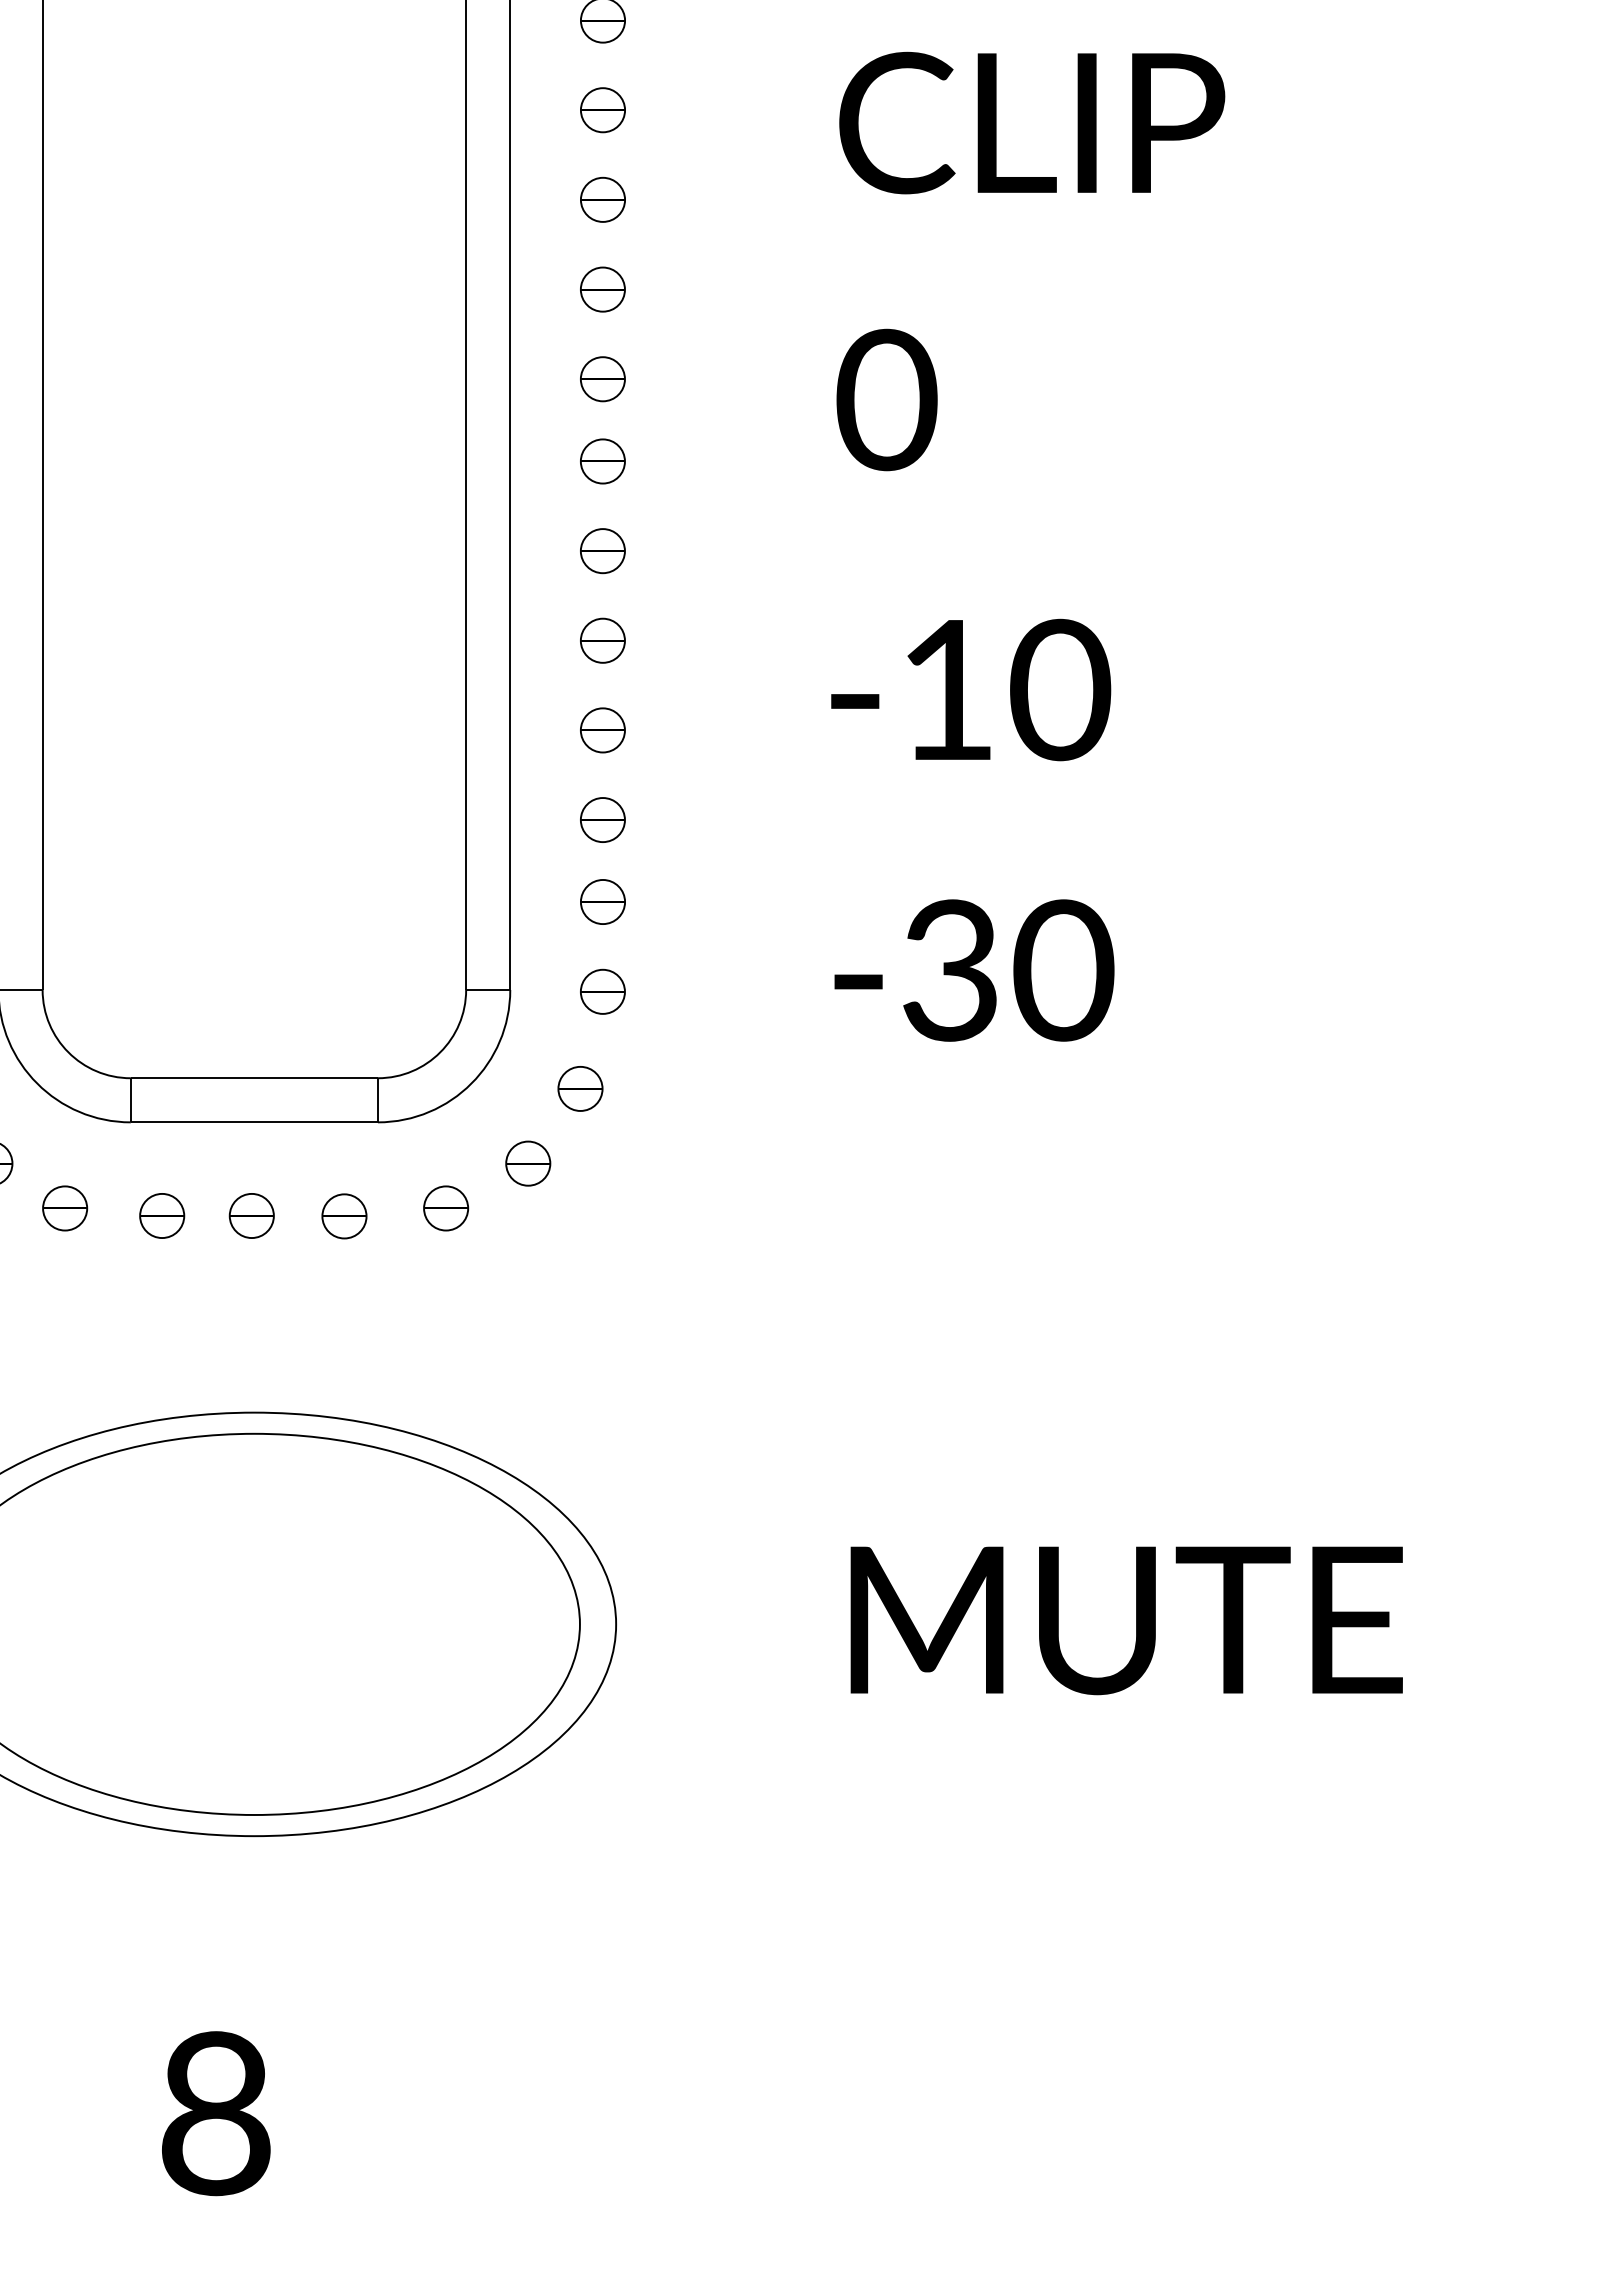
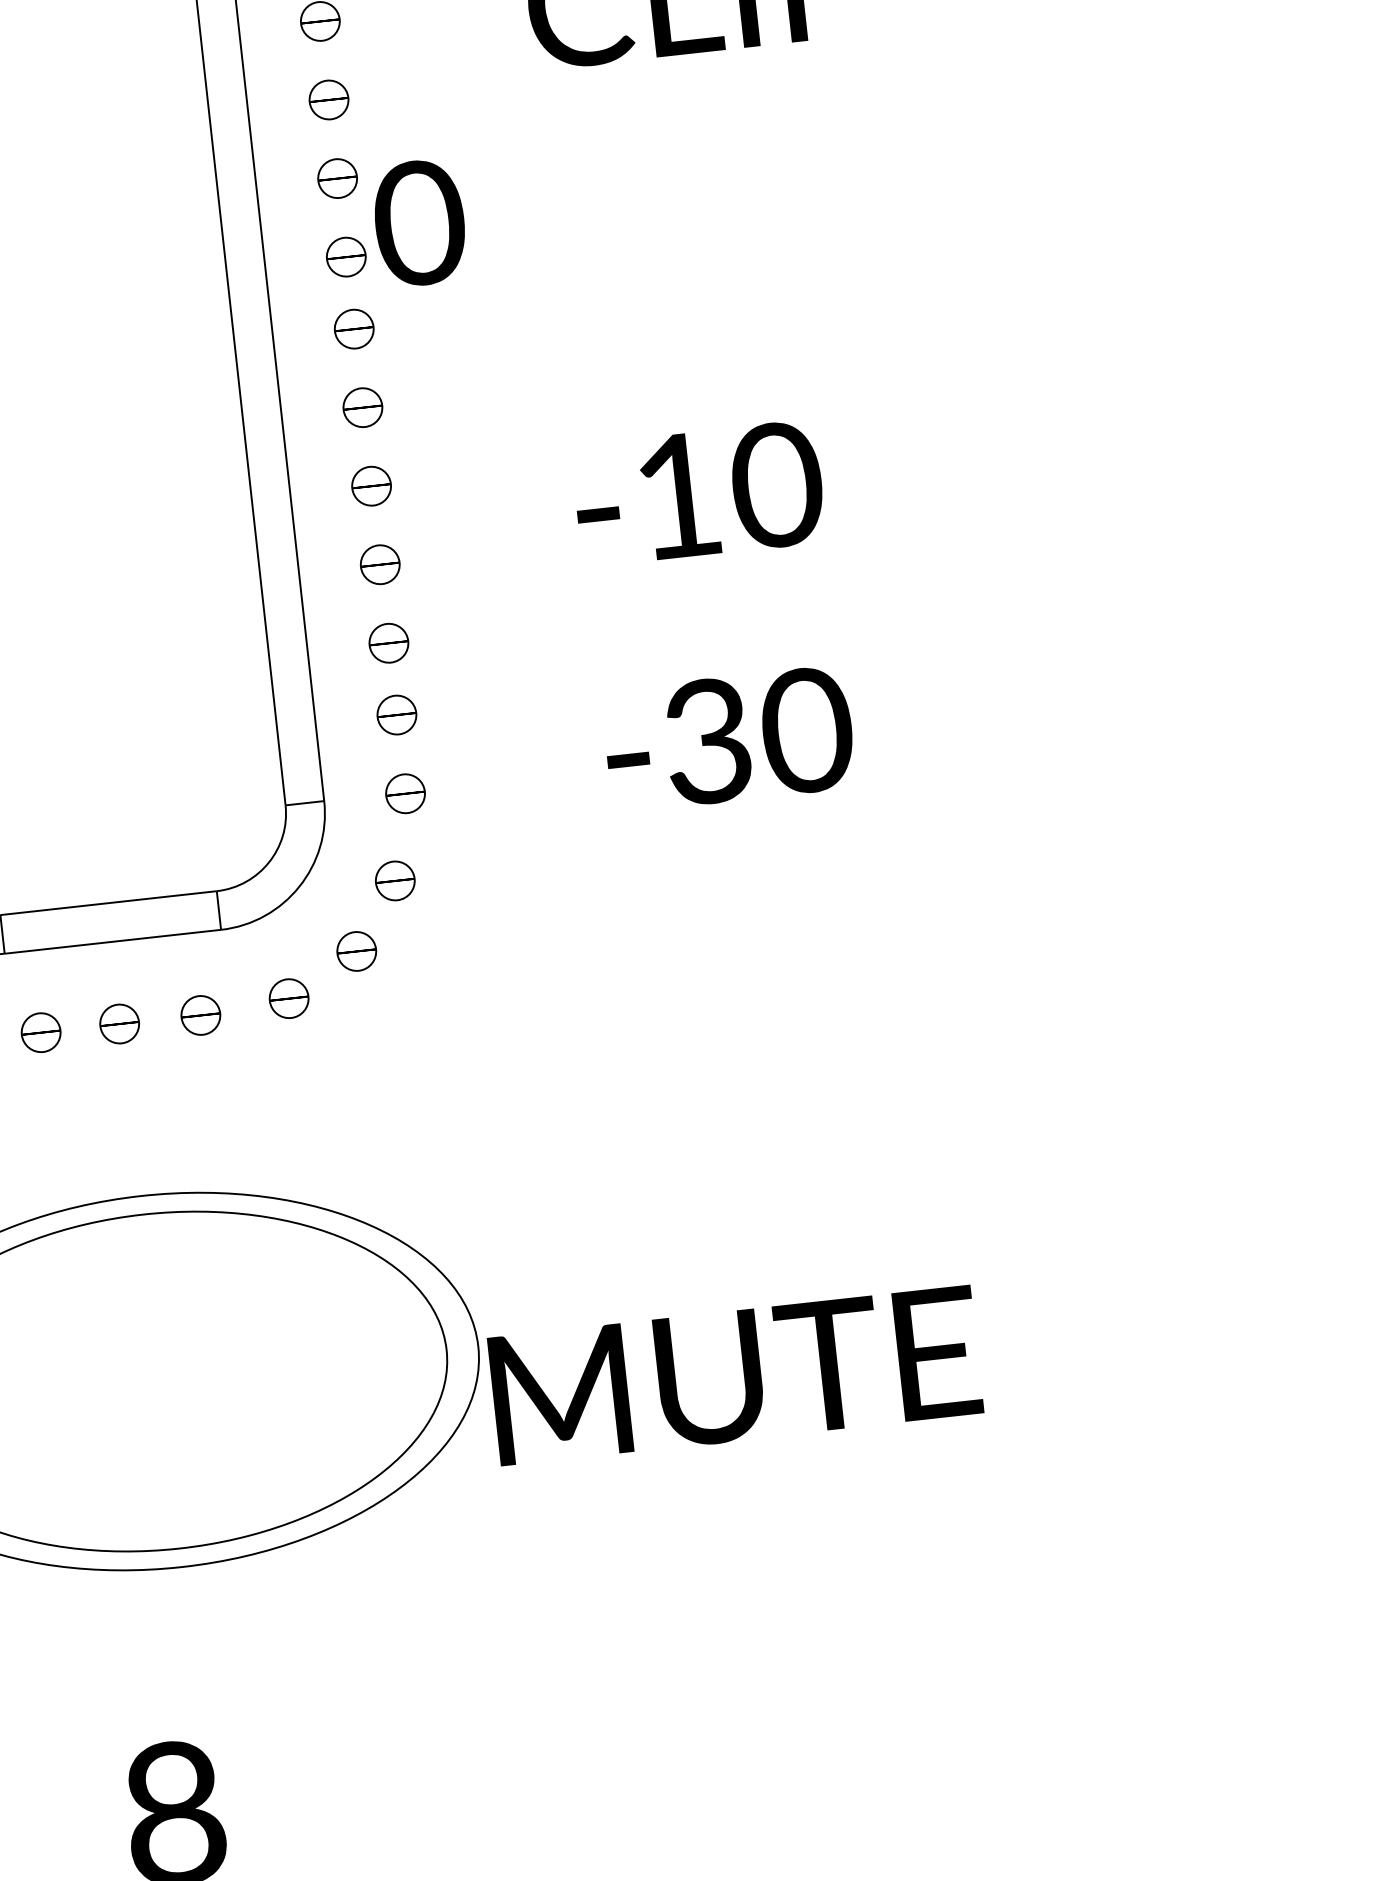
text: (886, 399) -> (419, 222), moved
text: (1126, 1620) -> (735, 1375), moved

